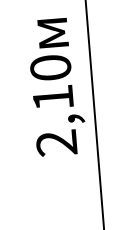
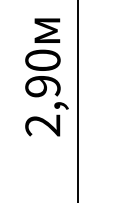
text: (52, 98) -> (42, 86), 2,10 -> 2,90

